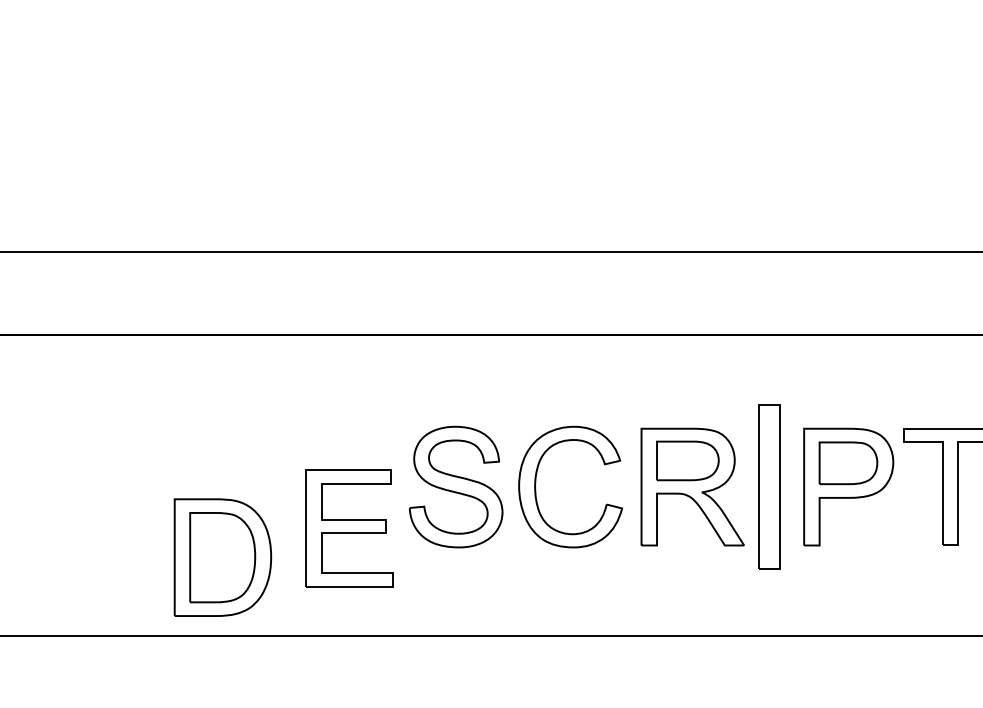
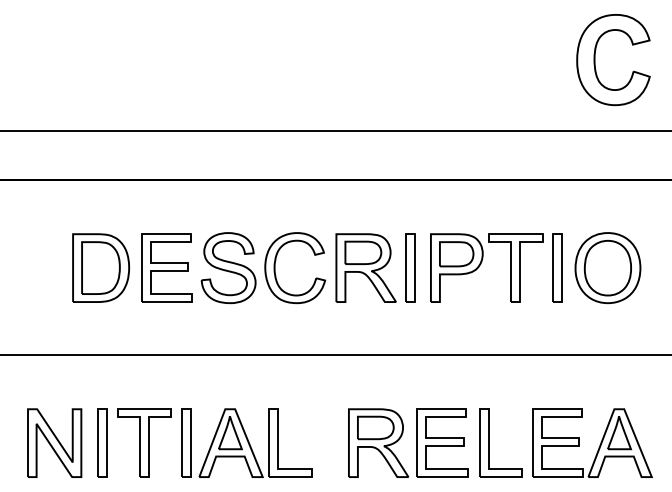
part: (768, 486) -> (410, 267), size x0.71
part: (349, 527) -> (166, 267), moved
part: (221, 556) -> (100, 267), moved

